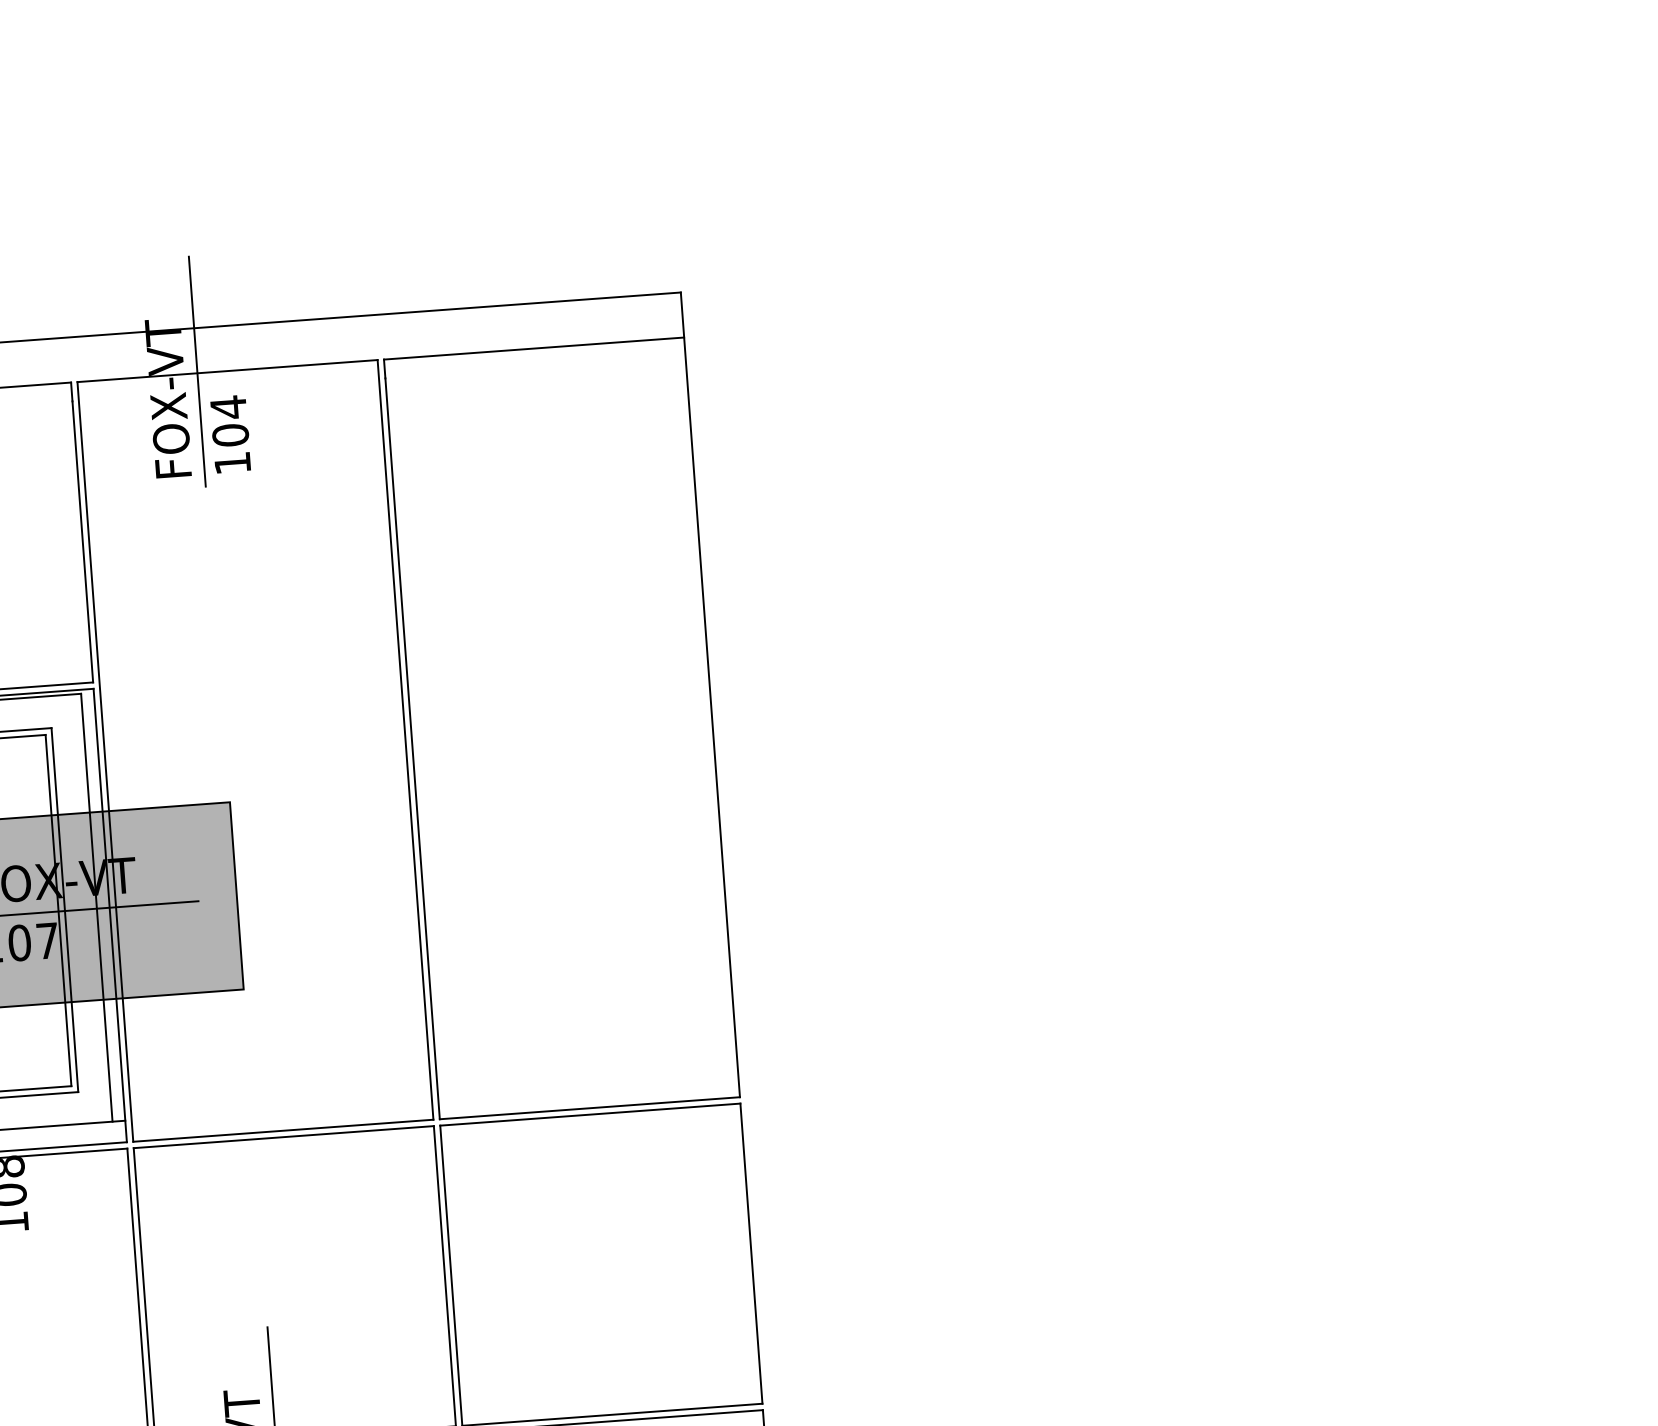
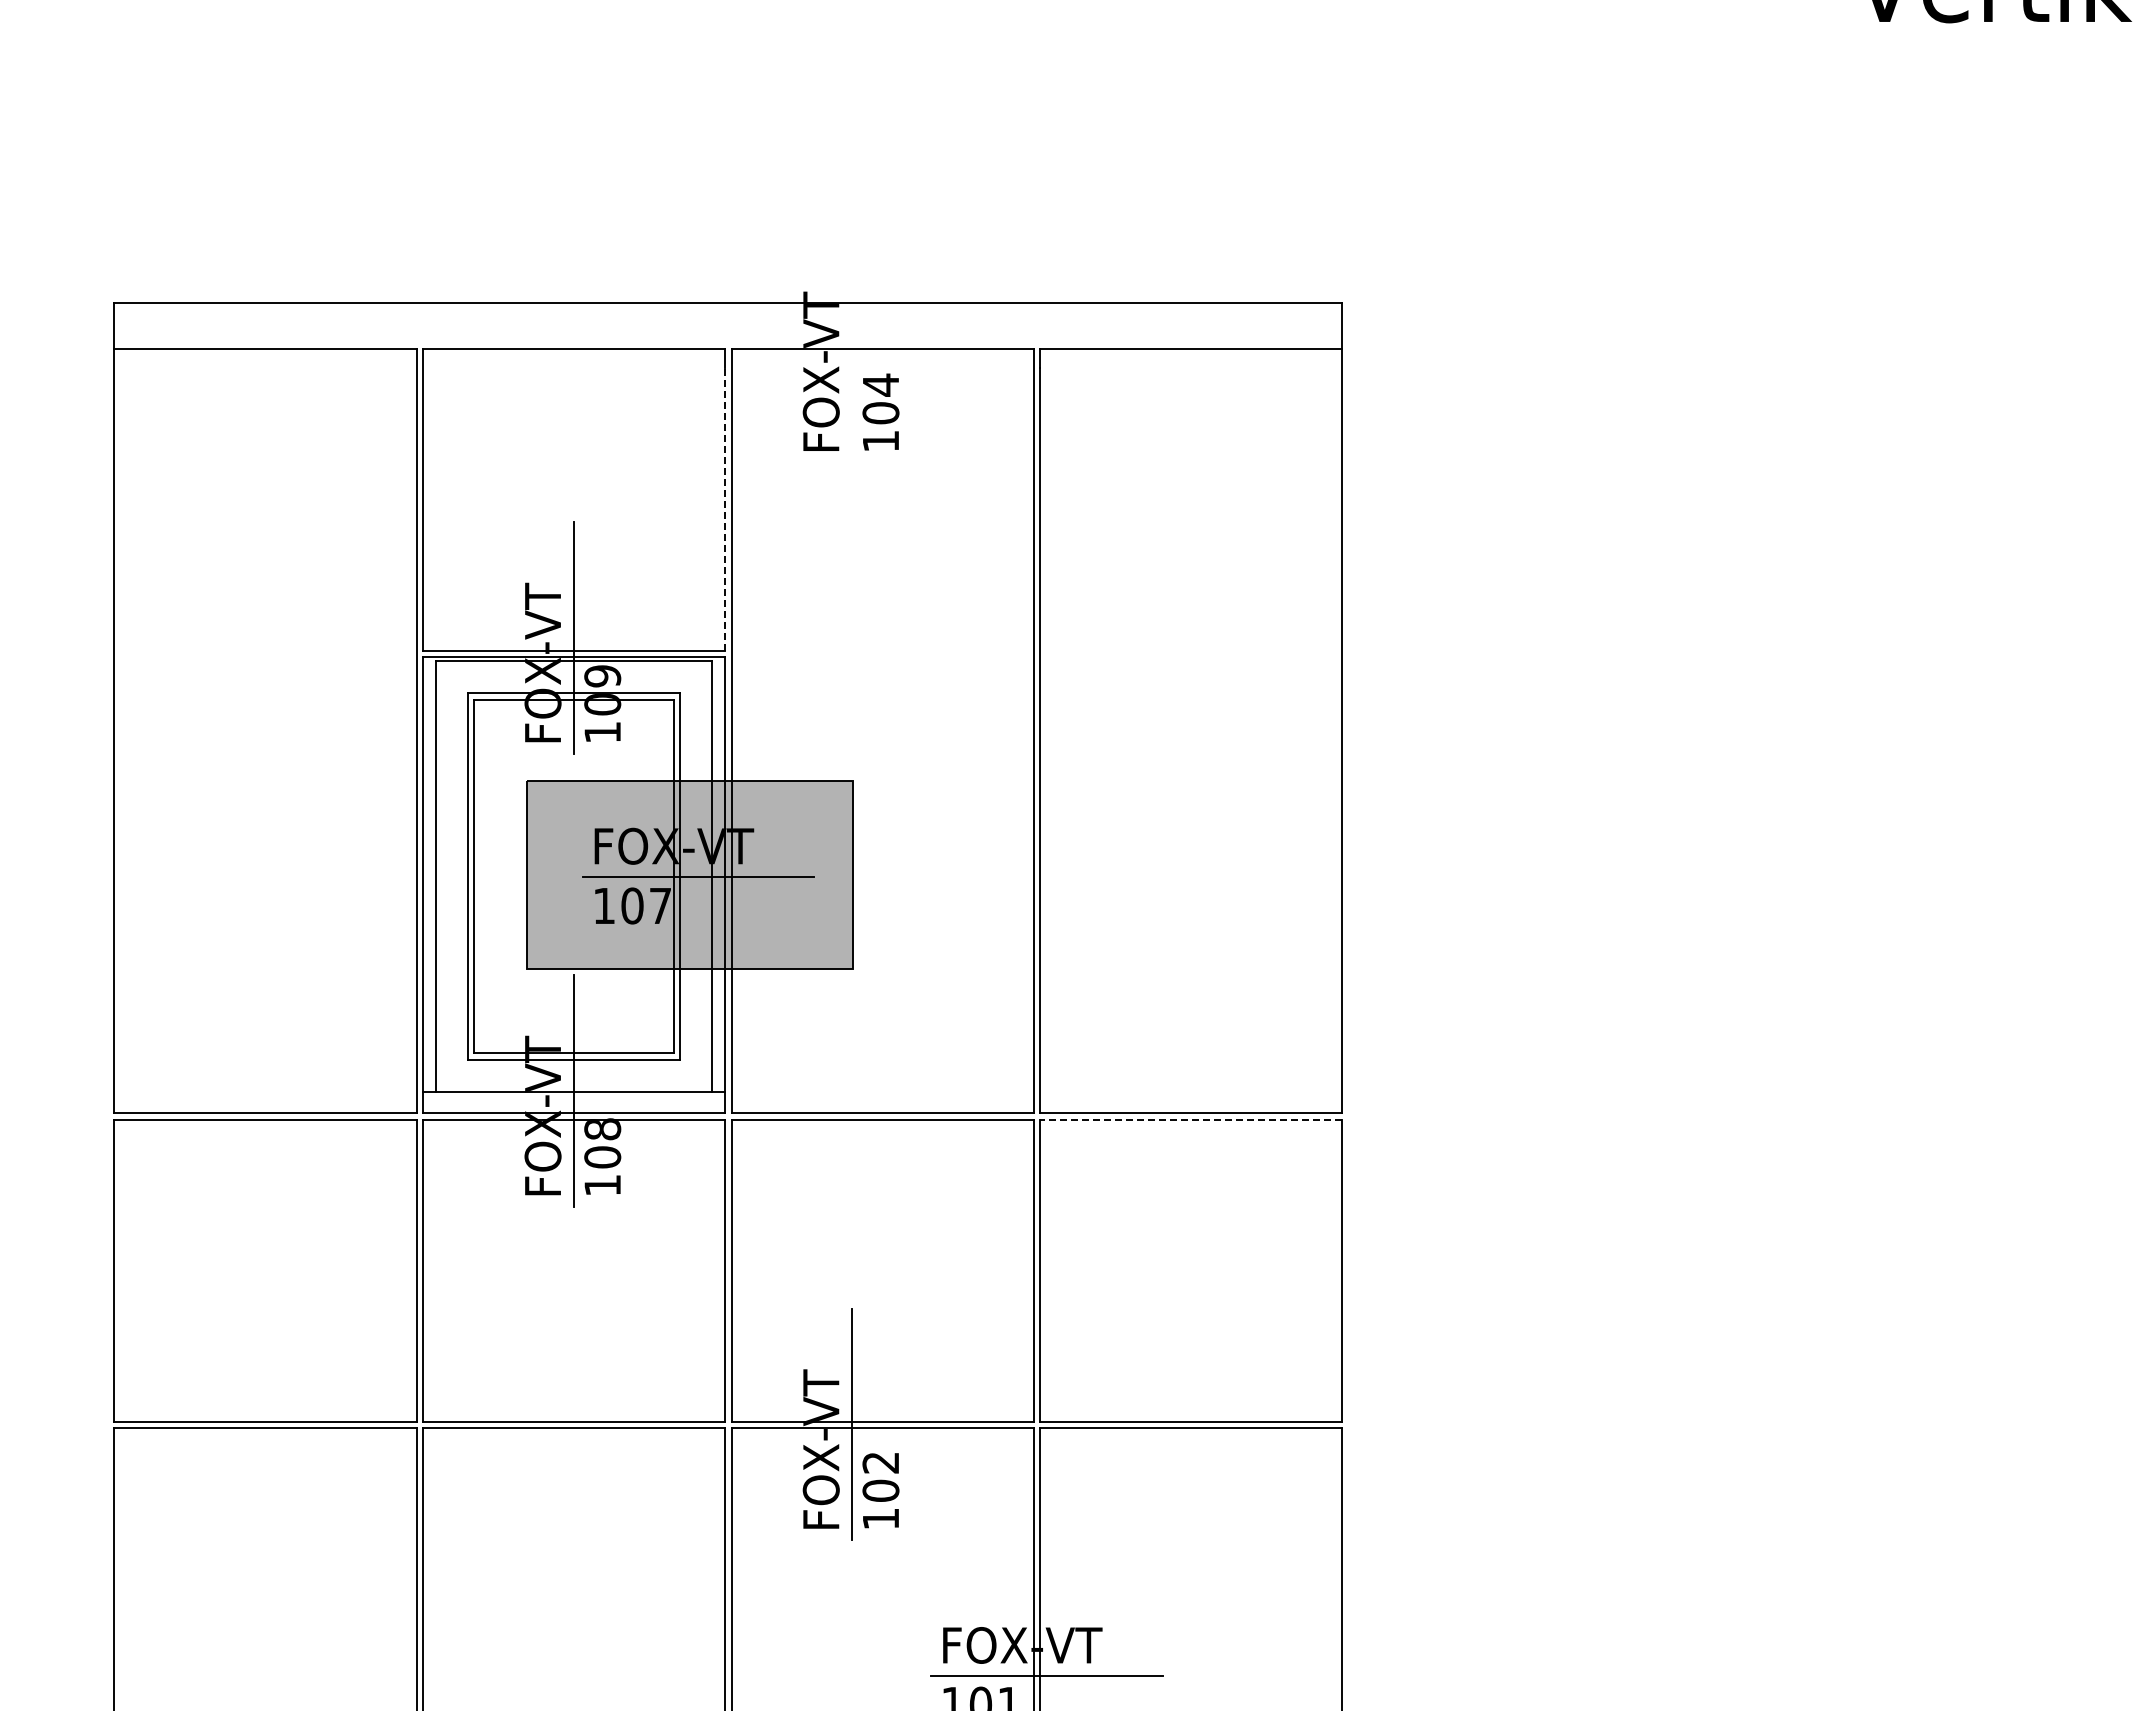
line: (197, 371) -> (852, 346), removed
line: (83, 541) -> (725, 508), solid -> dashed
line: (589, 1114) -> (1190, 1119), solid -> dashed

